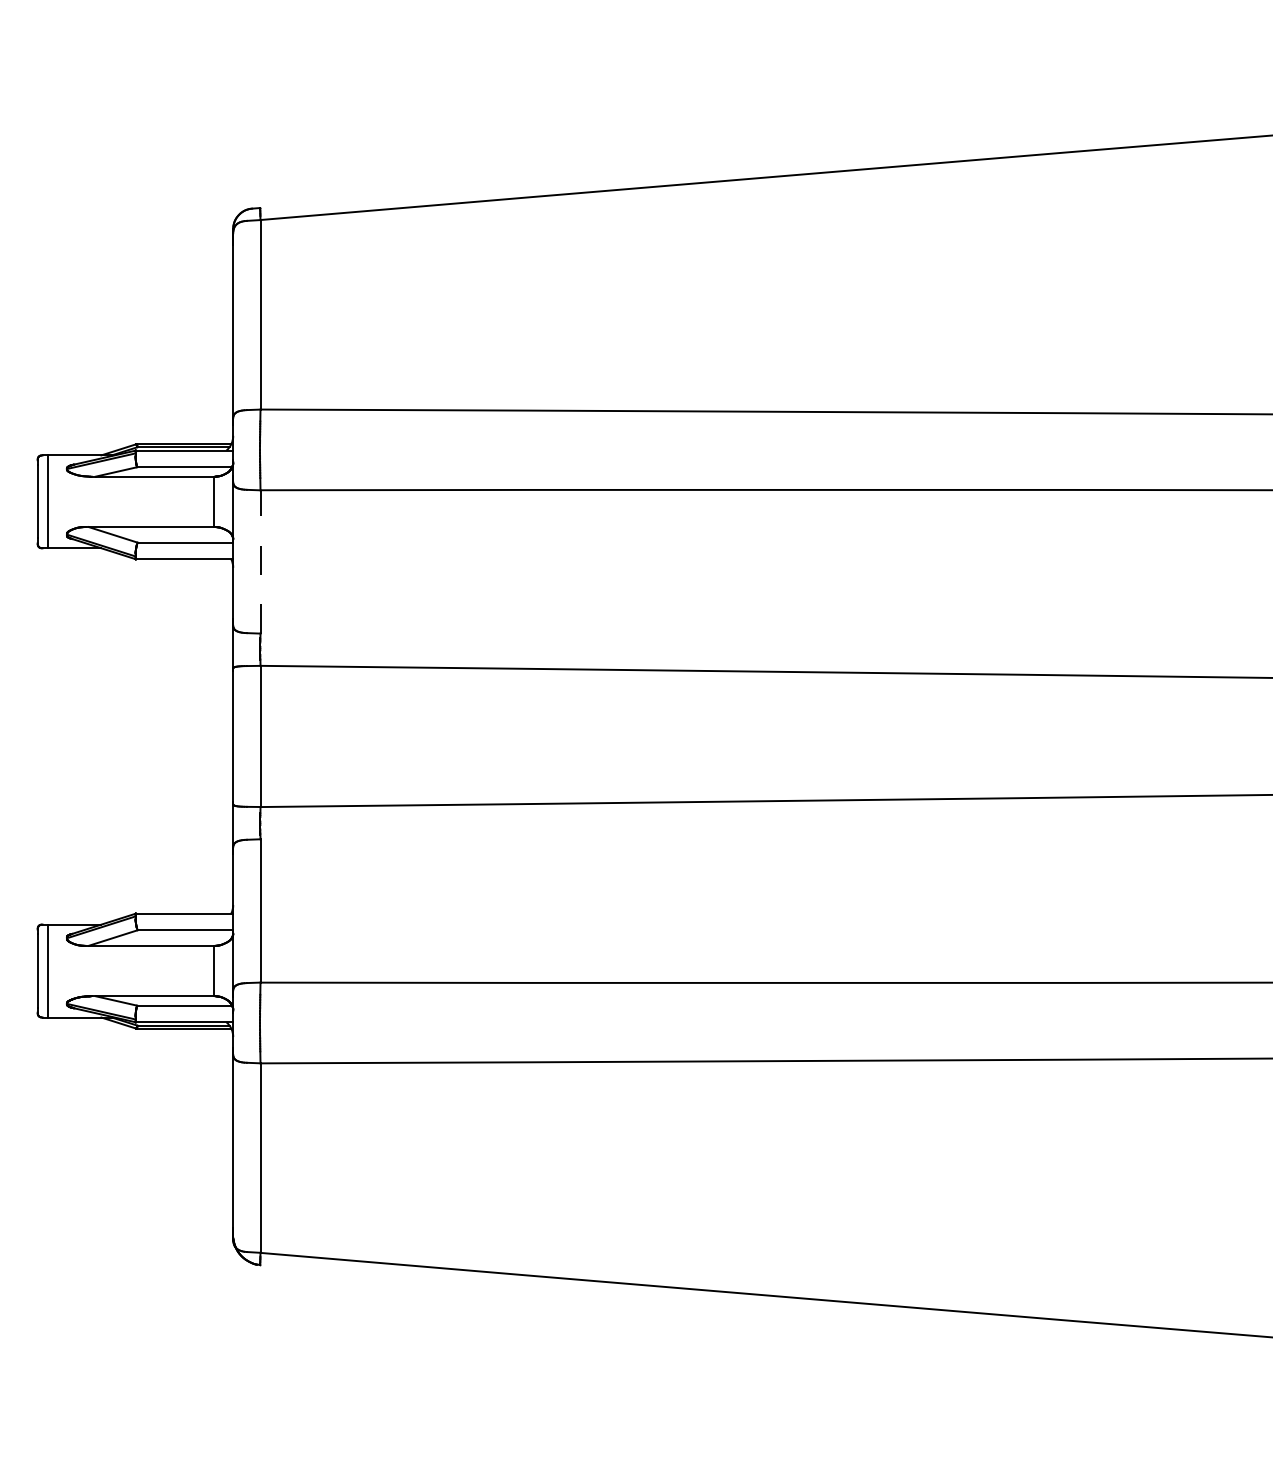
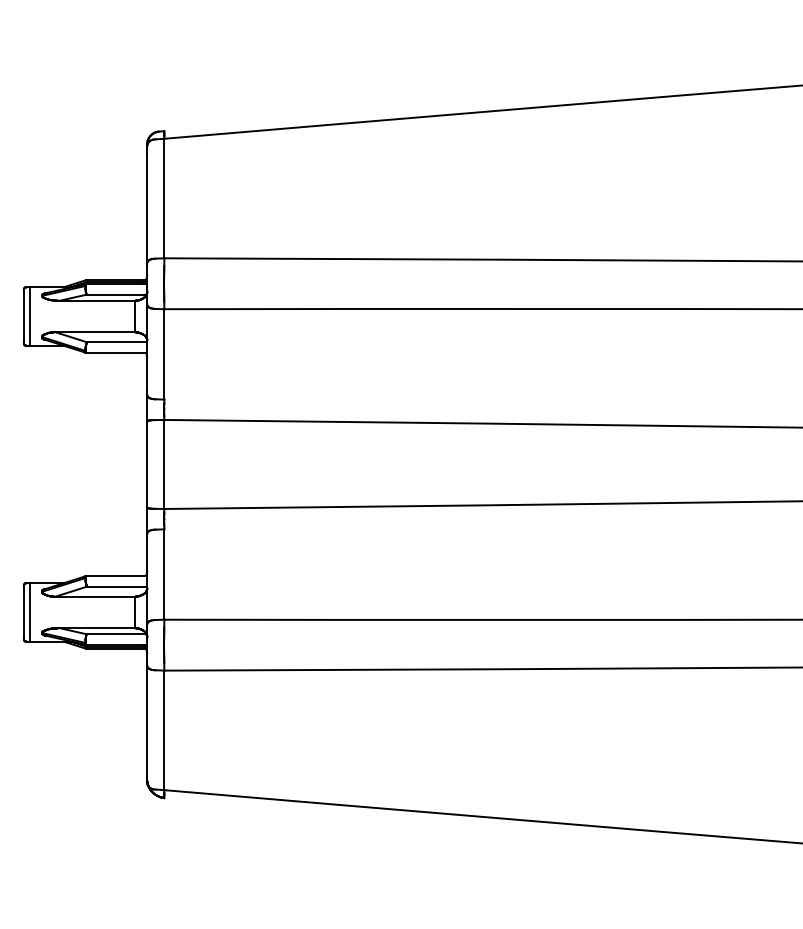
line: (260, 560) -> (164, 353), dashed -> solid

